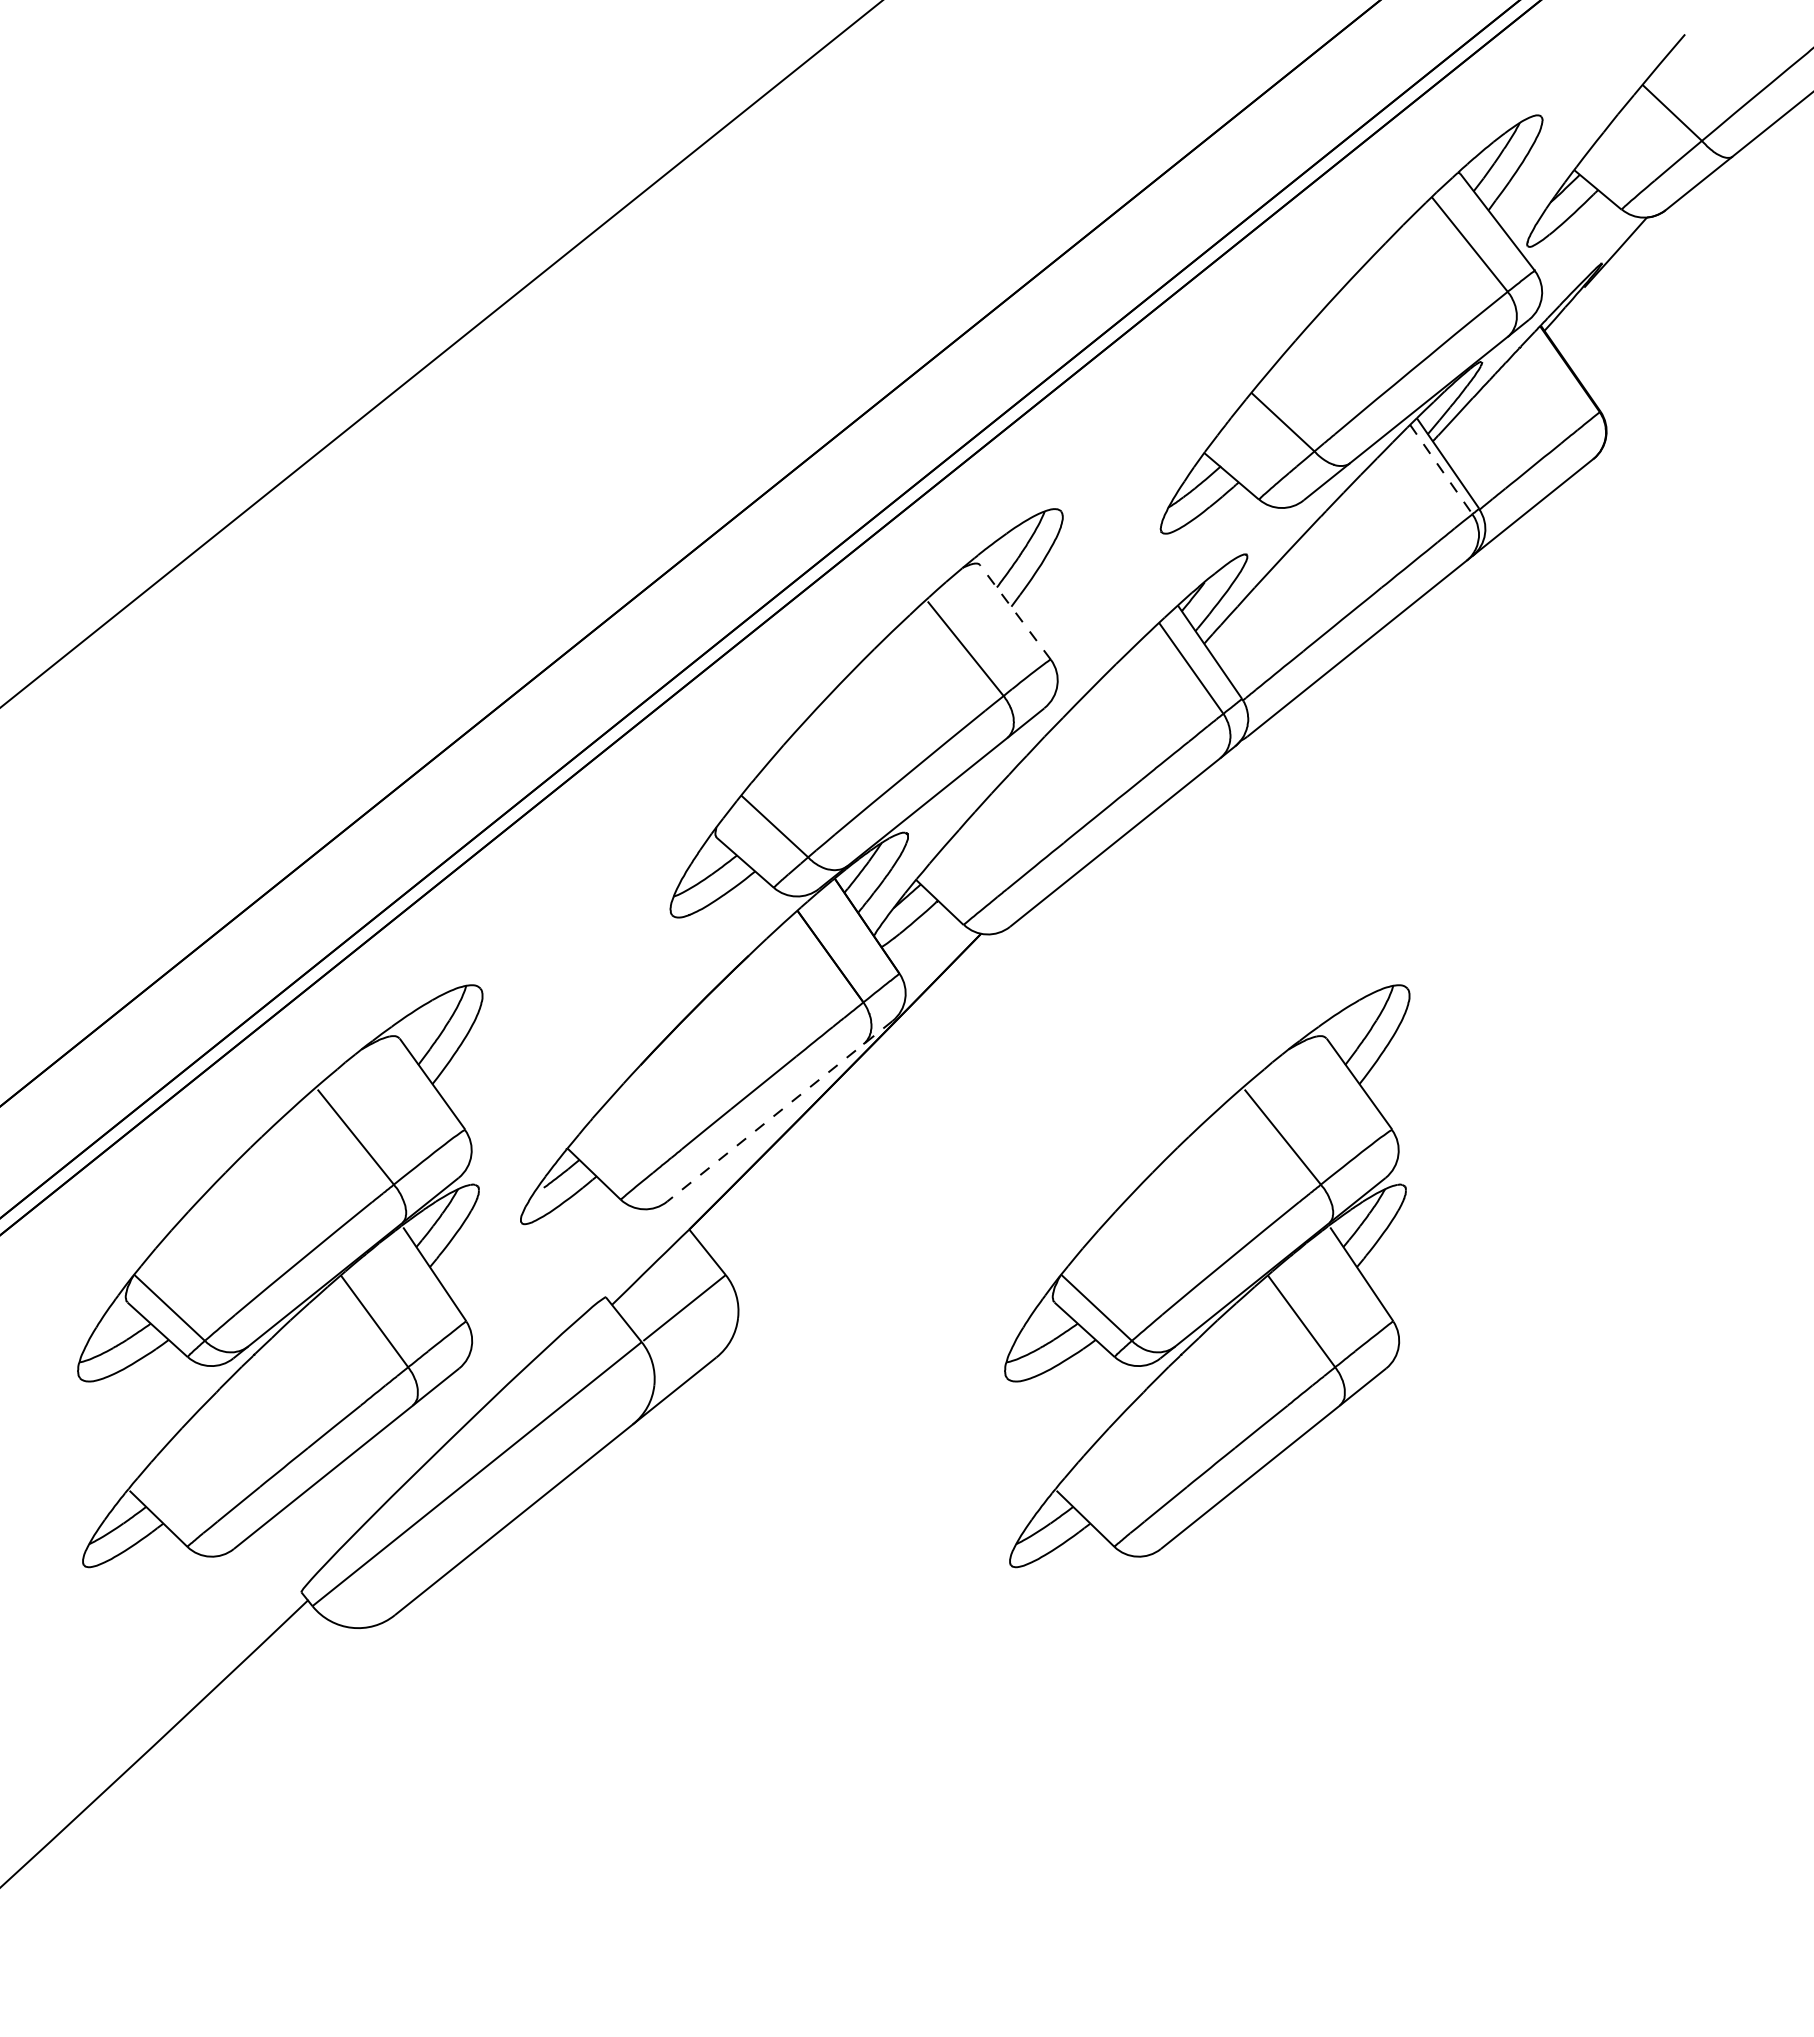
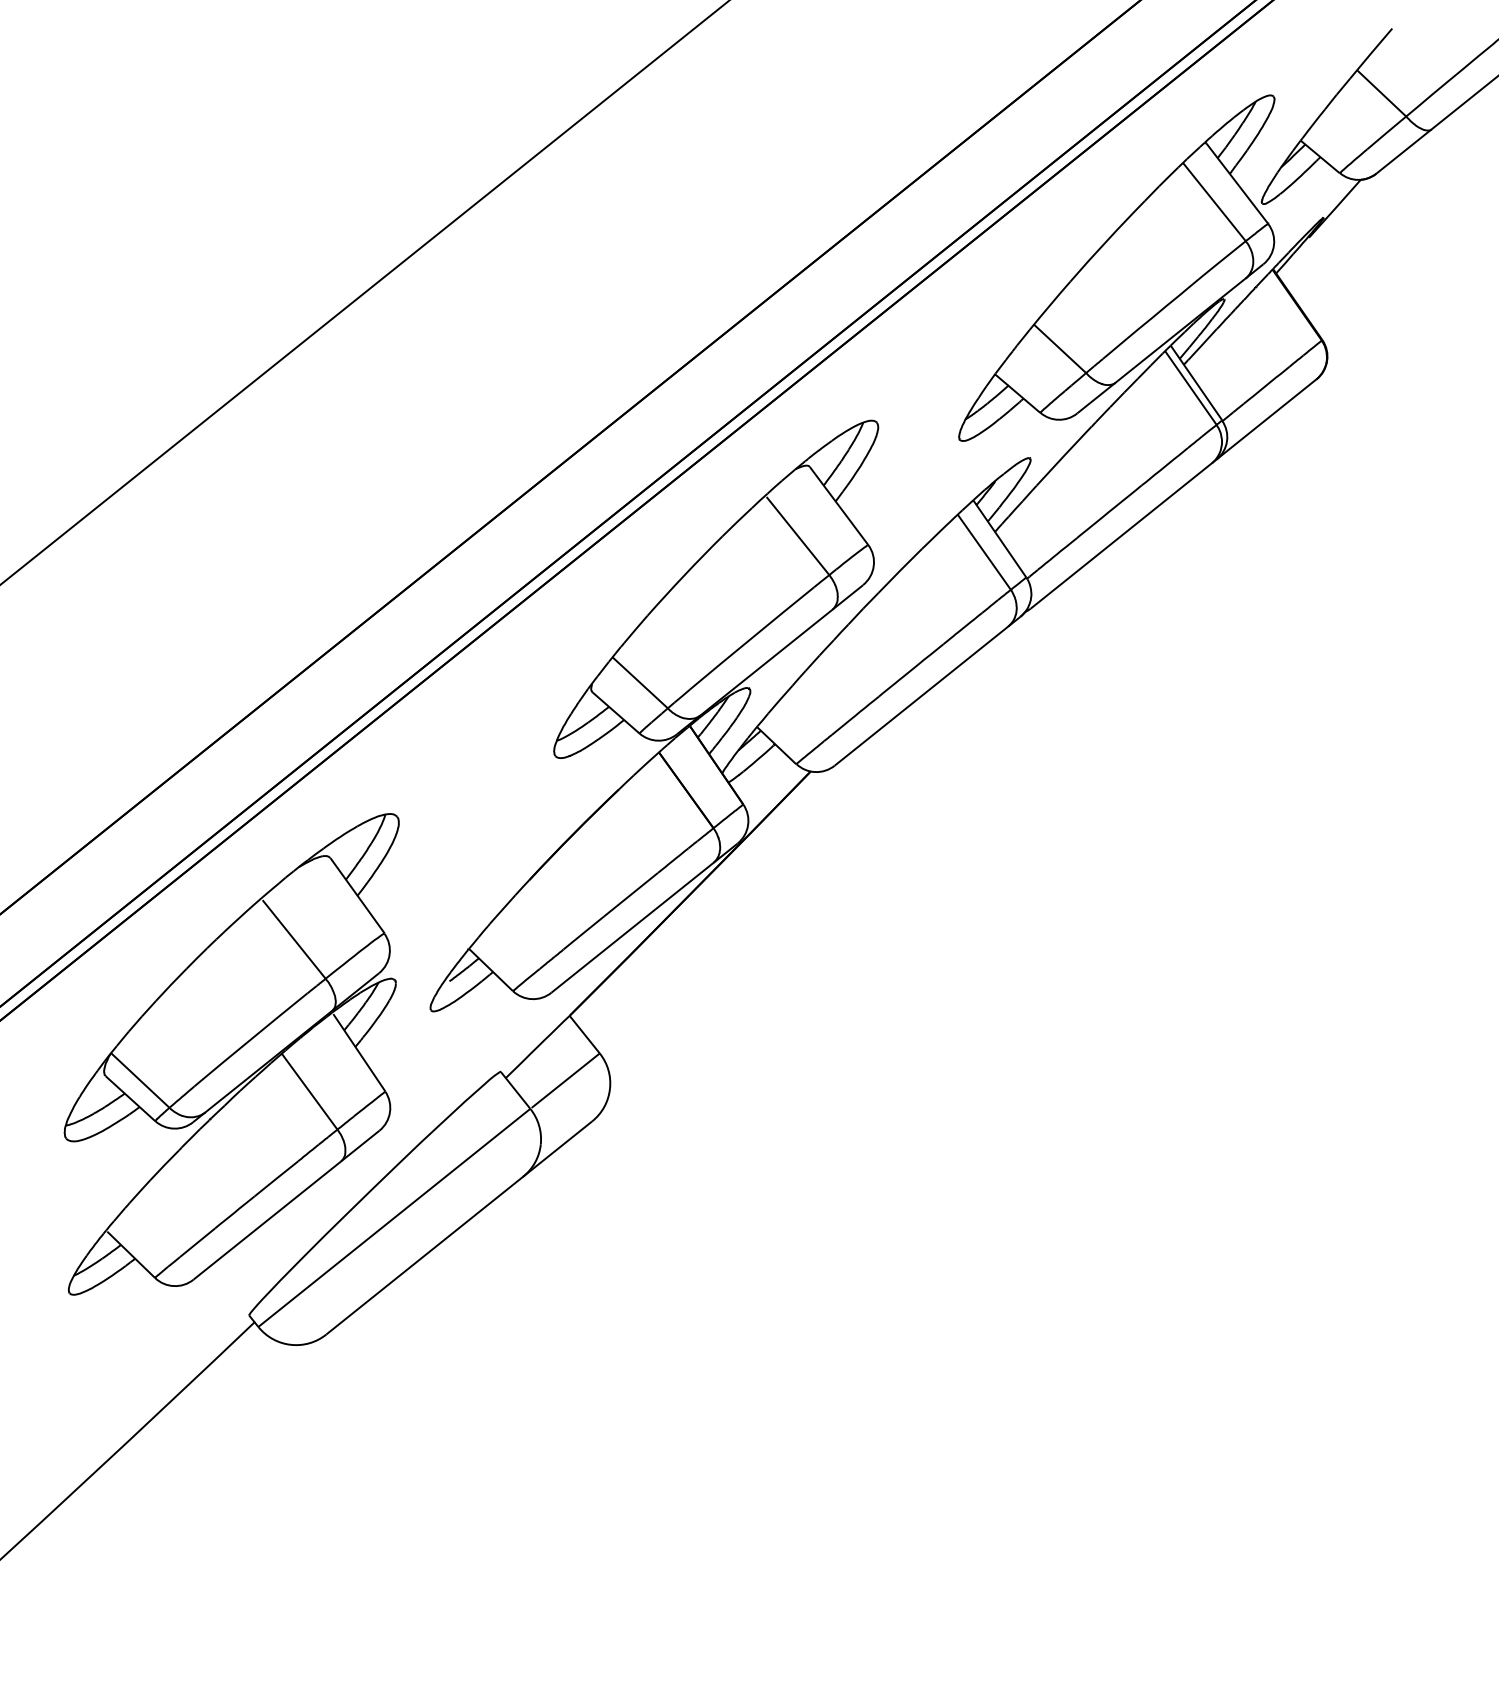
line: (1441, 470) -> (1191, 388), dashed -> solid
line: (1015, 612) -> (839, 506), dashed -> solid
line: (779, 1111) -> (644, 918), dashed -> solid
part: (1207, 1276) -> (997, 1054), removed

